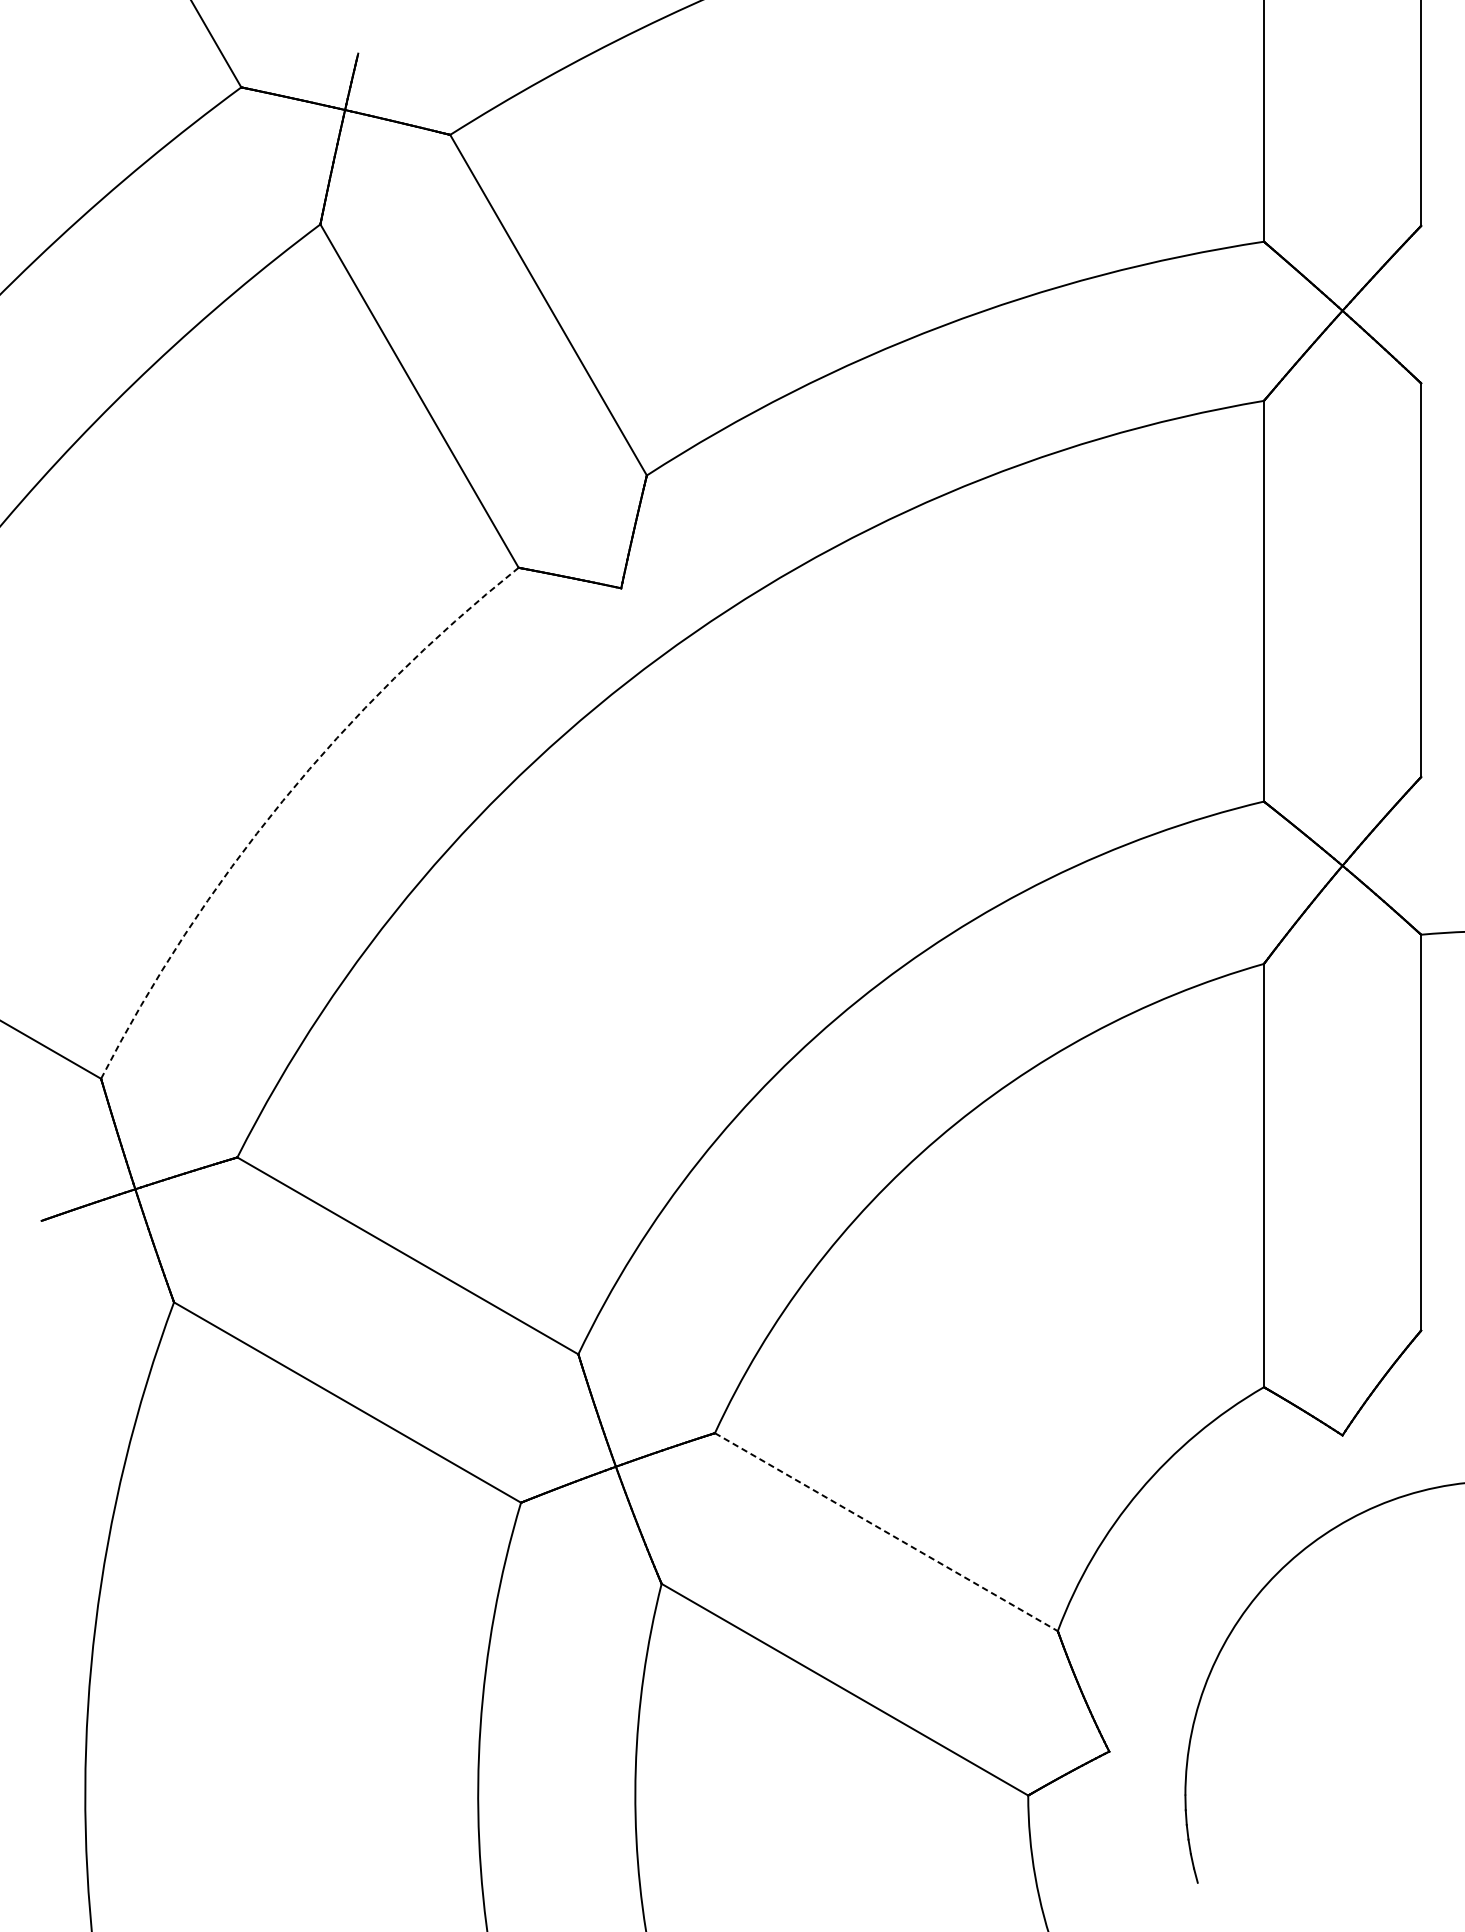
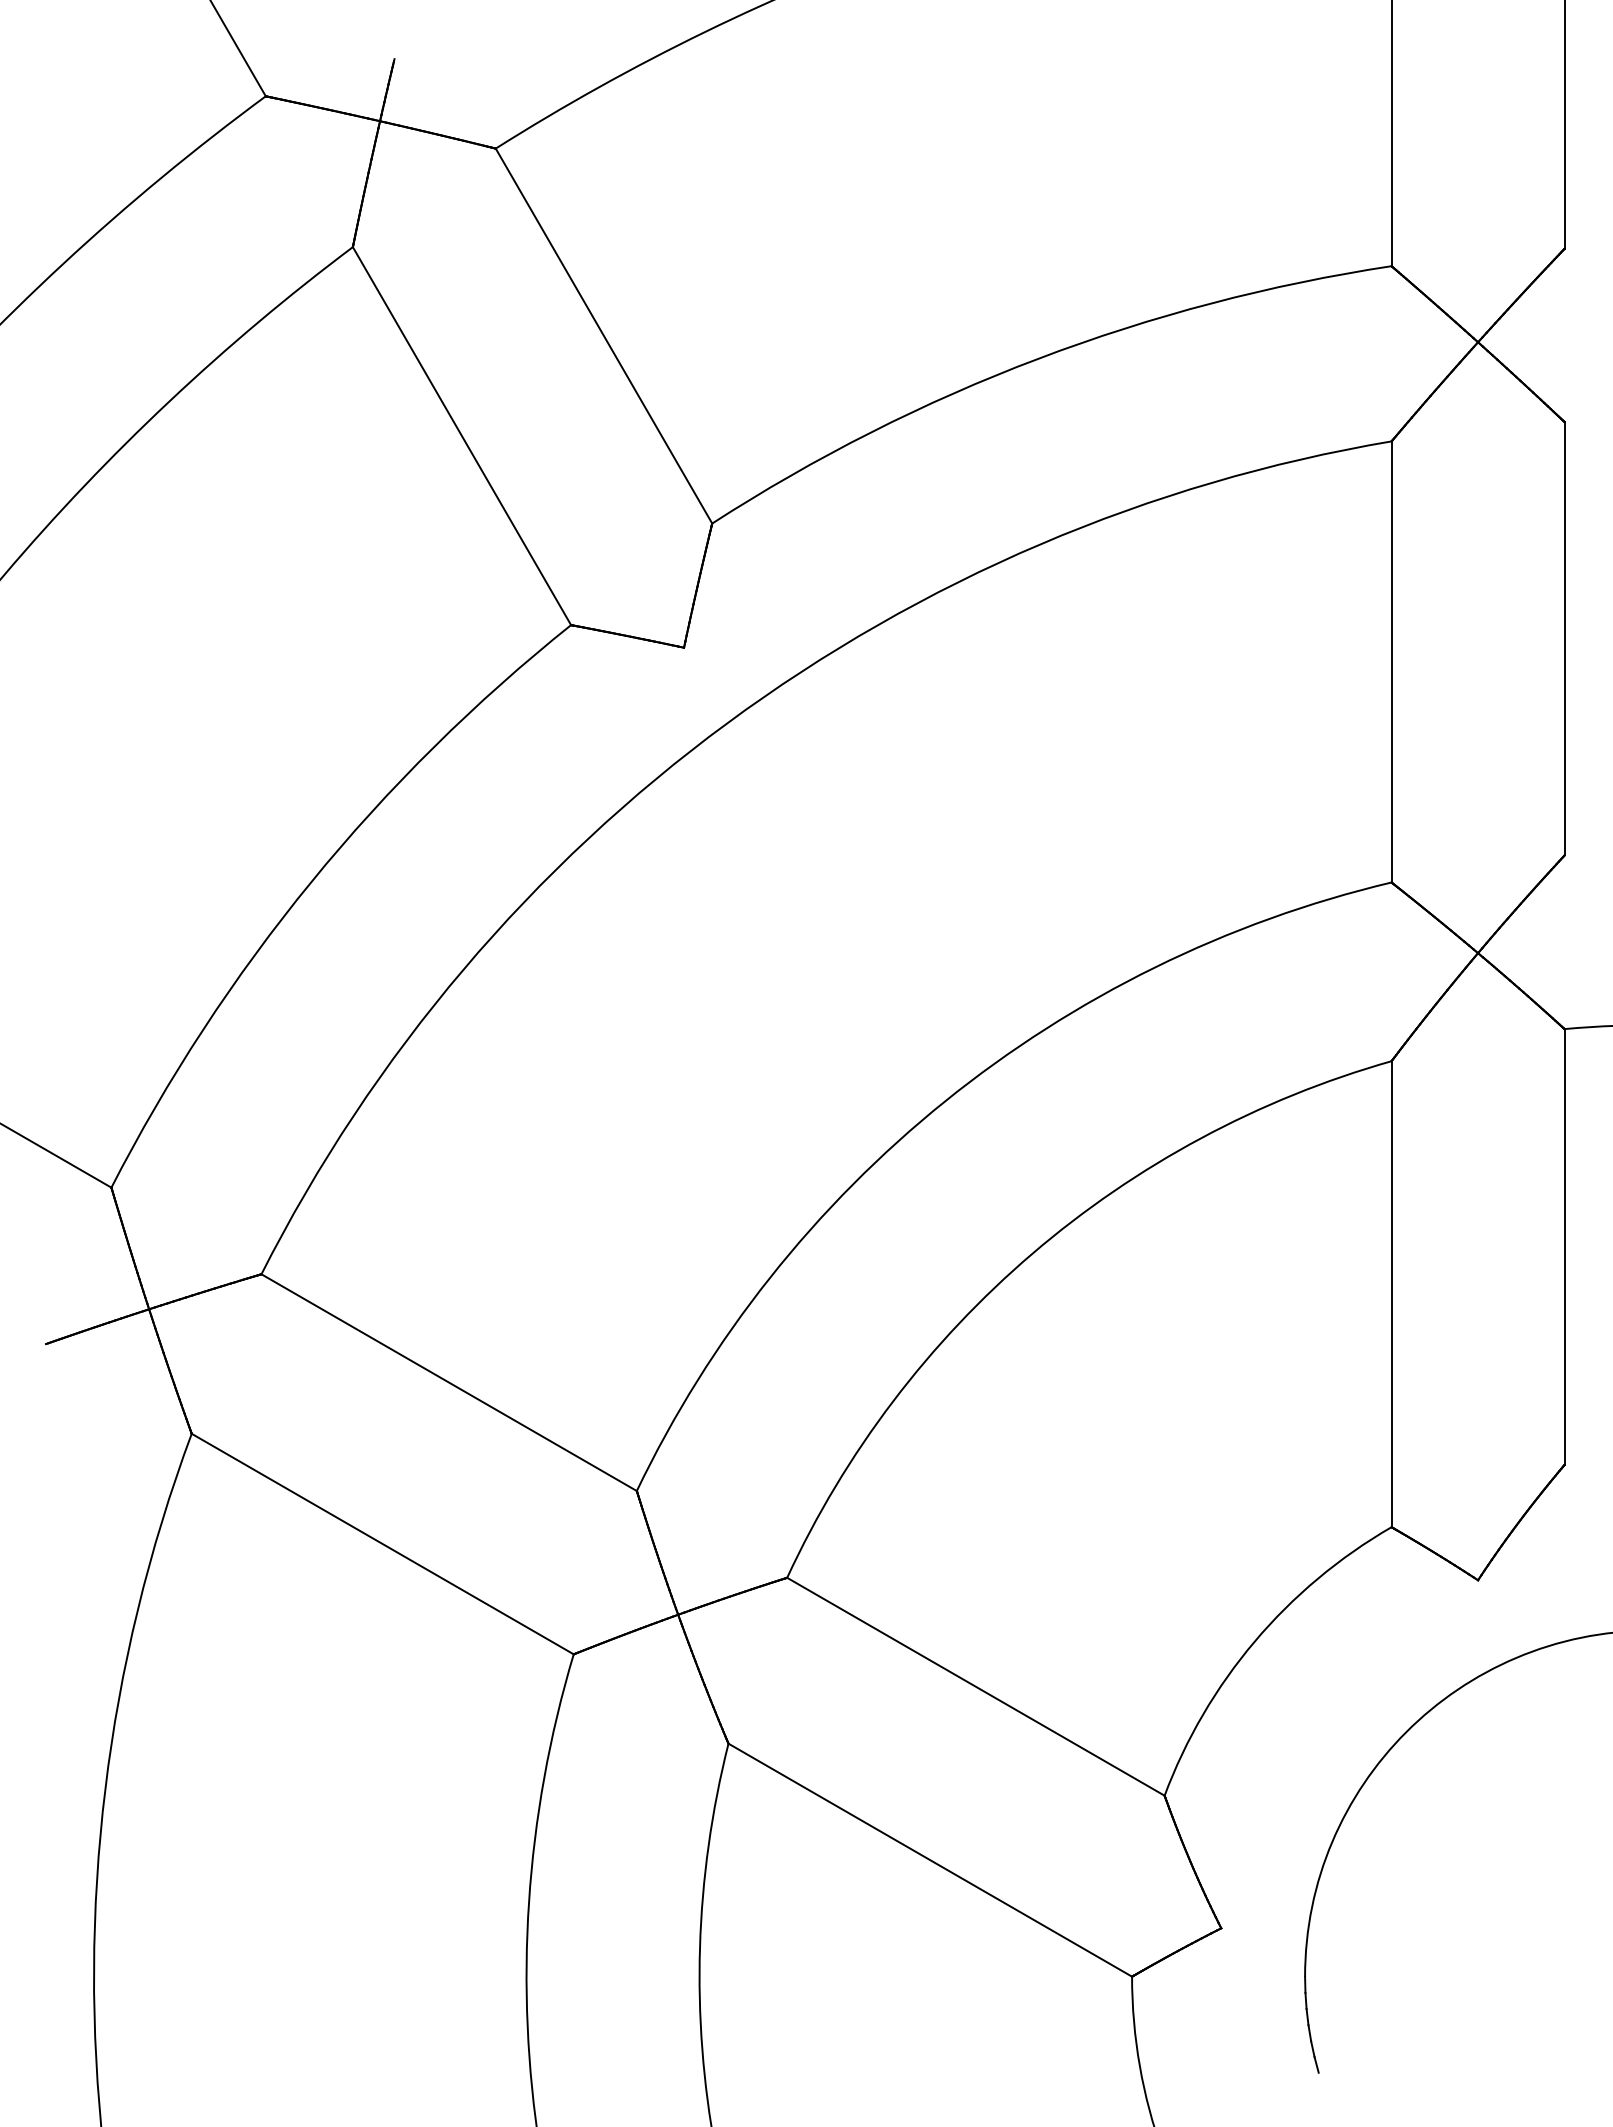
arc: (282, 800) -> (311, 881), dashed -> solid
line: (886, 1531) -> (975, 1686), dashed -> solid

